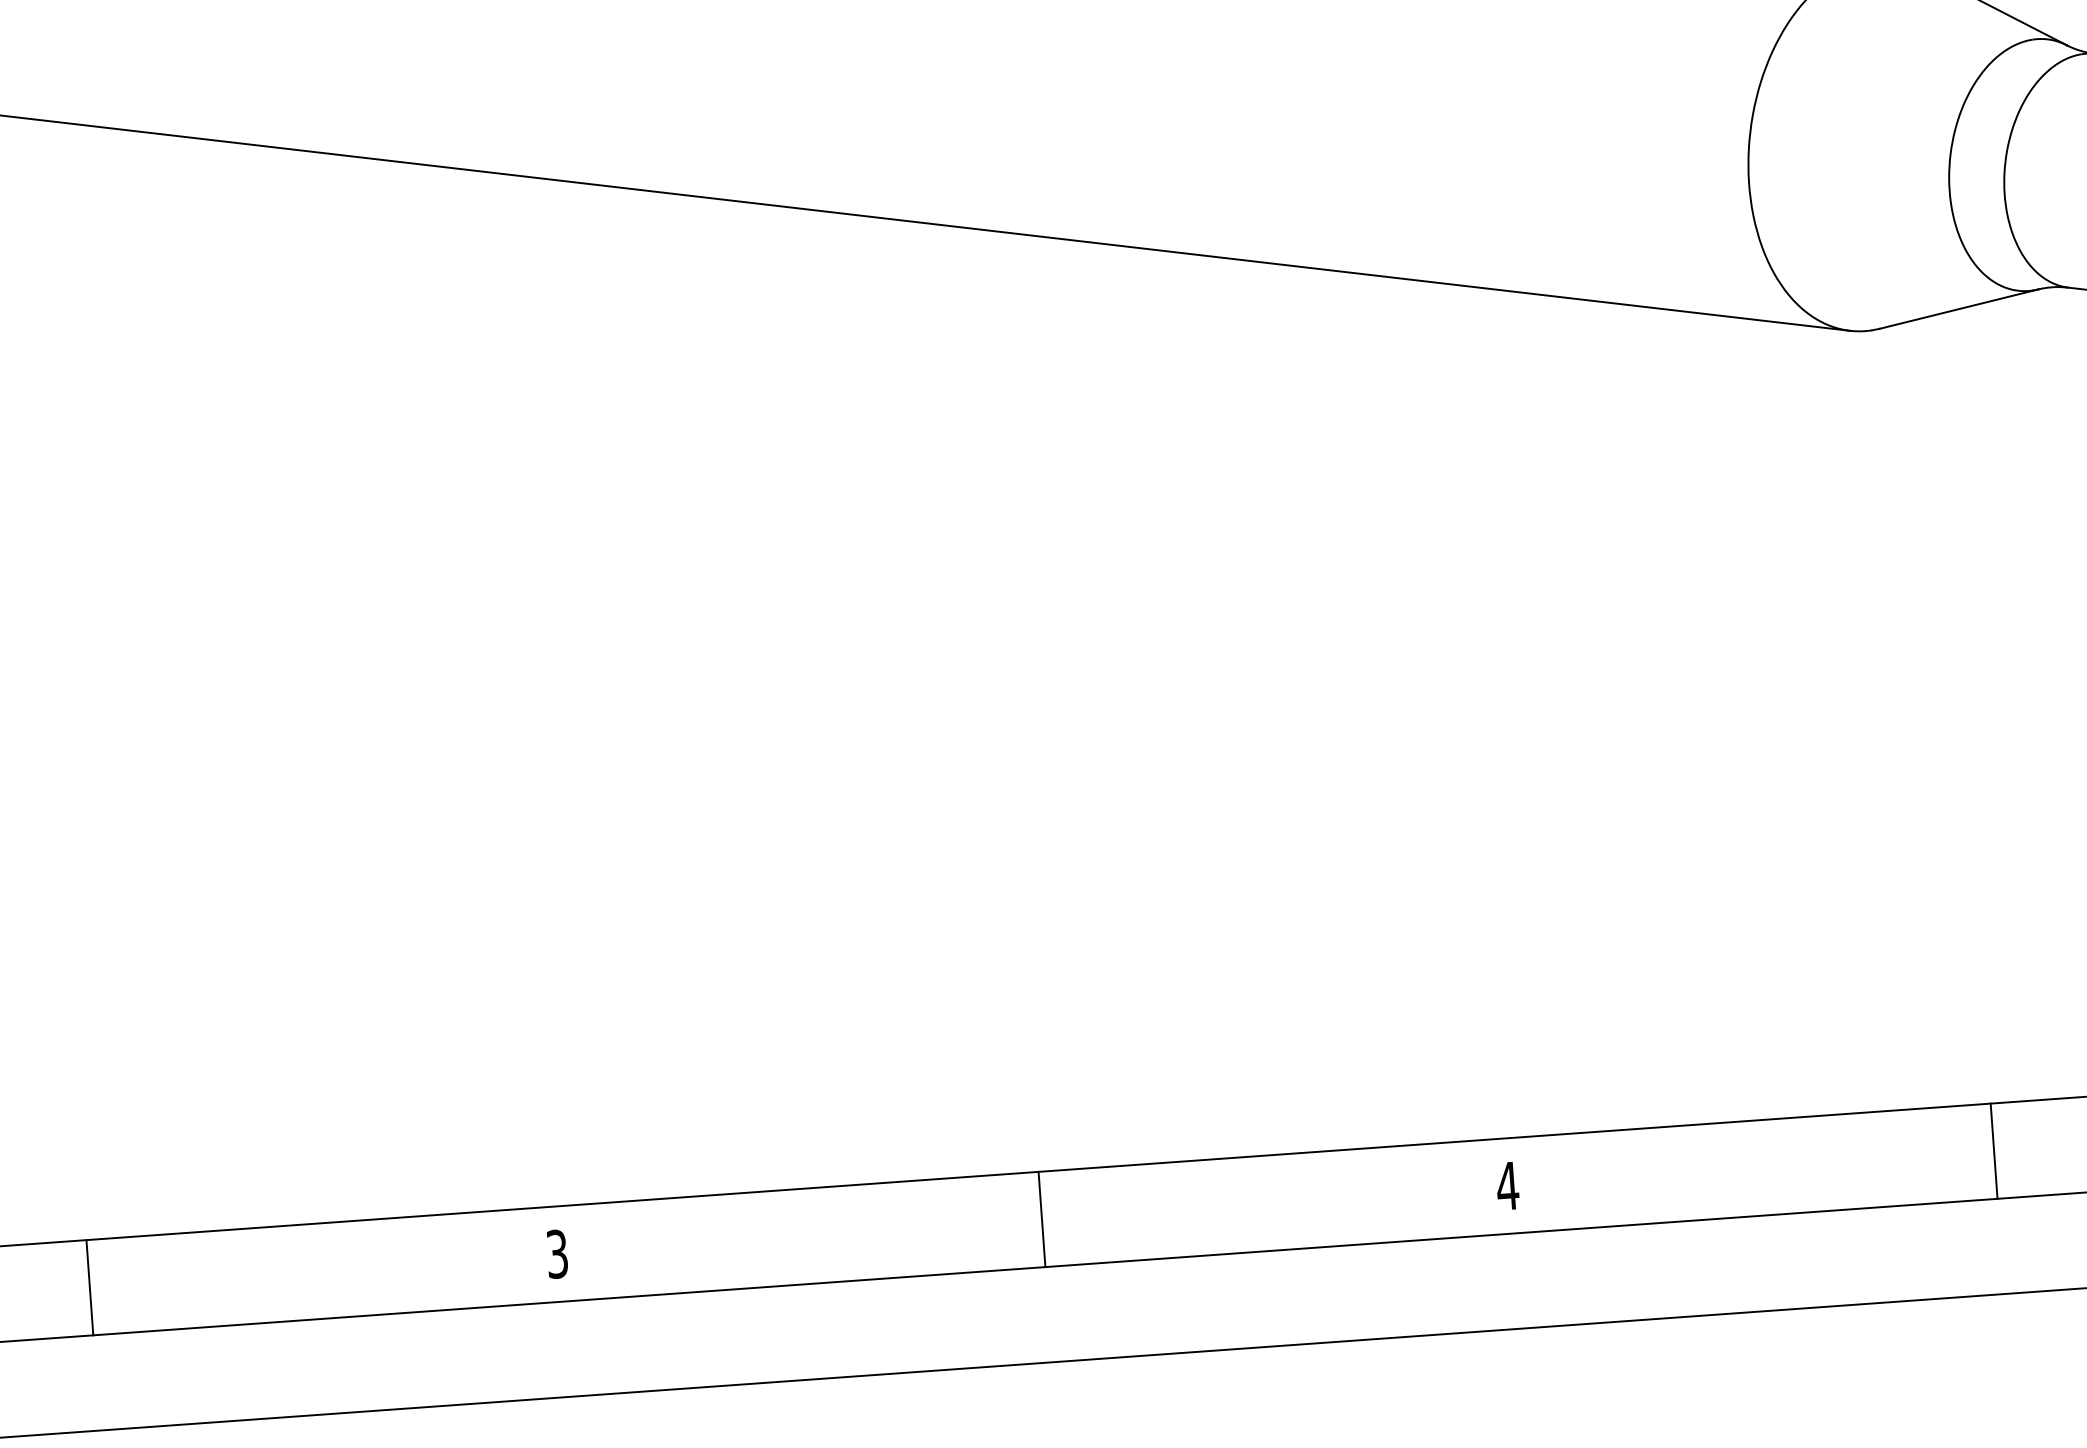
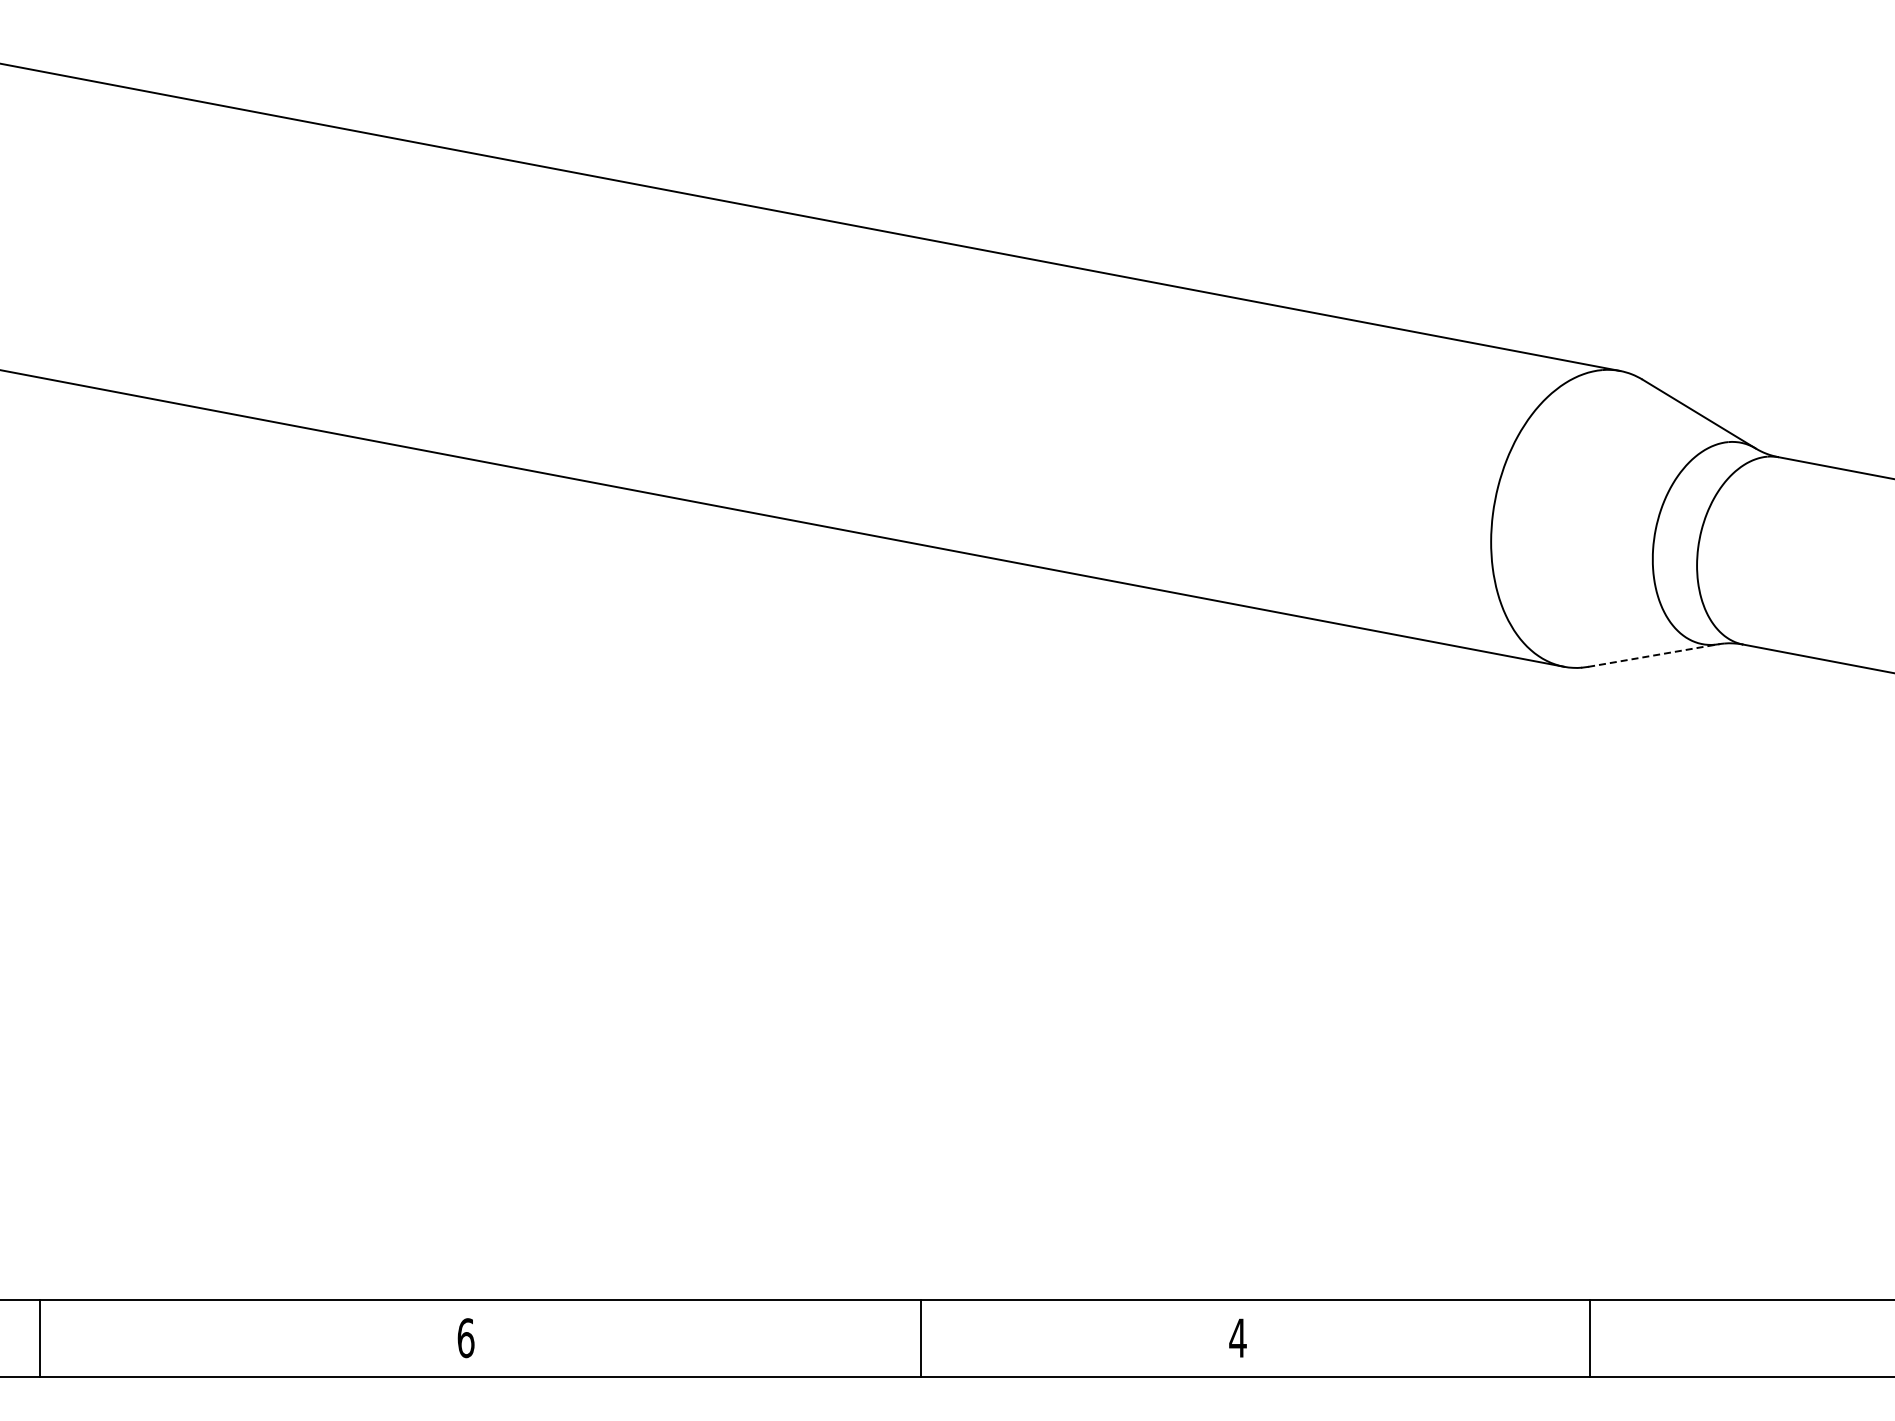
line: (1960, 308) -> (1654, 655), solid -> dashed
line: (1994, 1150) -> (1590, 1337), moved
line: (1041, 1218) -> (920, 1337), moved
text: (556, 1254) -> (465, 1338), 3 -> 6
line: (90, 1286) -> (40, 1337), moved

